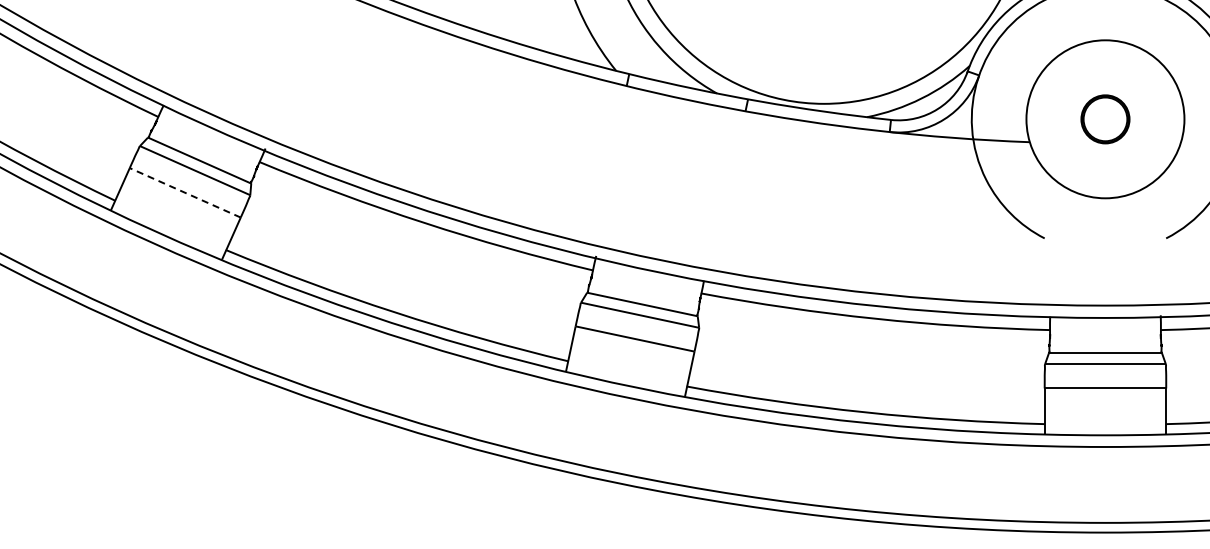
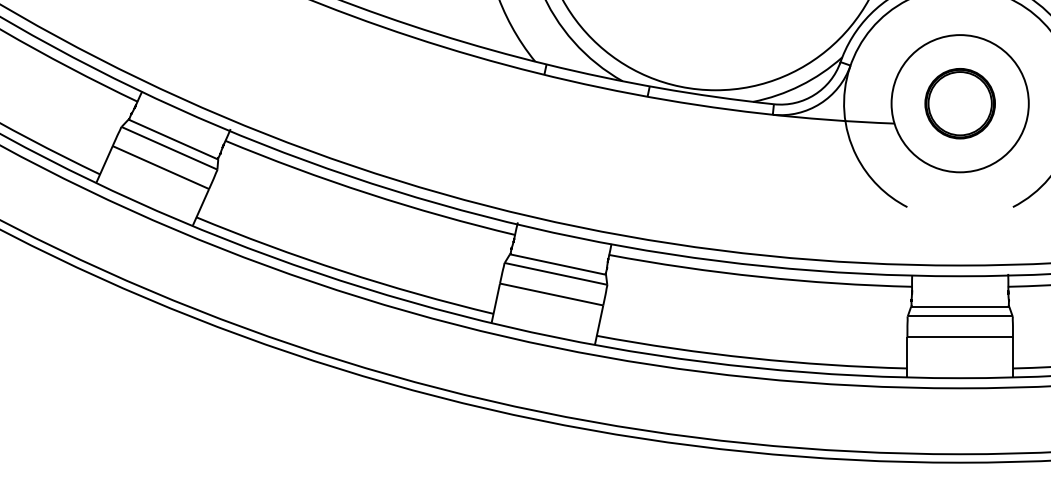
part: (1105, 119) -> (960, 103), size x1.67
line: (185, 192) -> (161, 167), dashed -> solid

